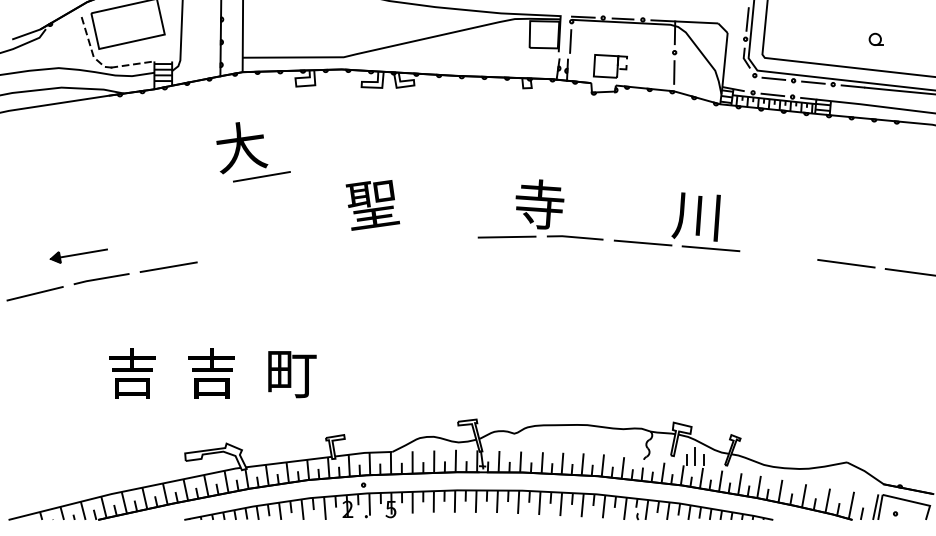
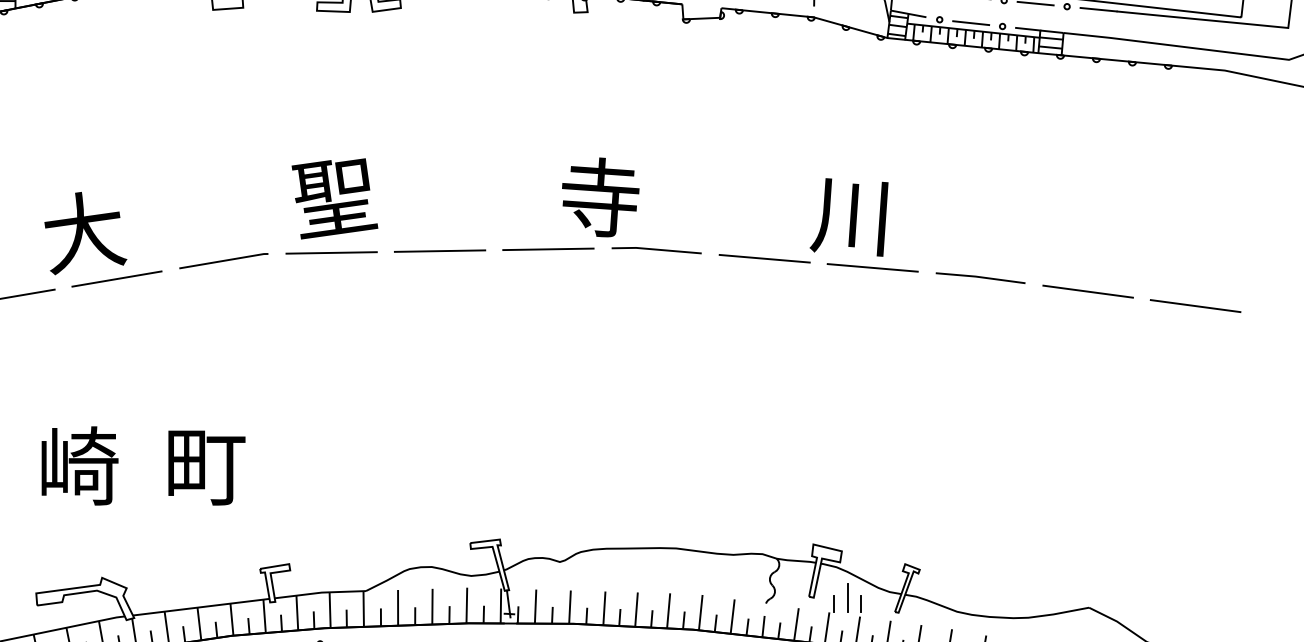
part: (253, 152) -> (103, 240), moved
line: (438, 237) -> (439, 249), added
line: (370, 238) -> (331, 251), added
line: (303, 244) -> (224, 261), added
line: (778, 255) -> (980, 278), added
text: (212, 373) -> (79, 466), 吉 -> 崎

